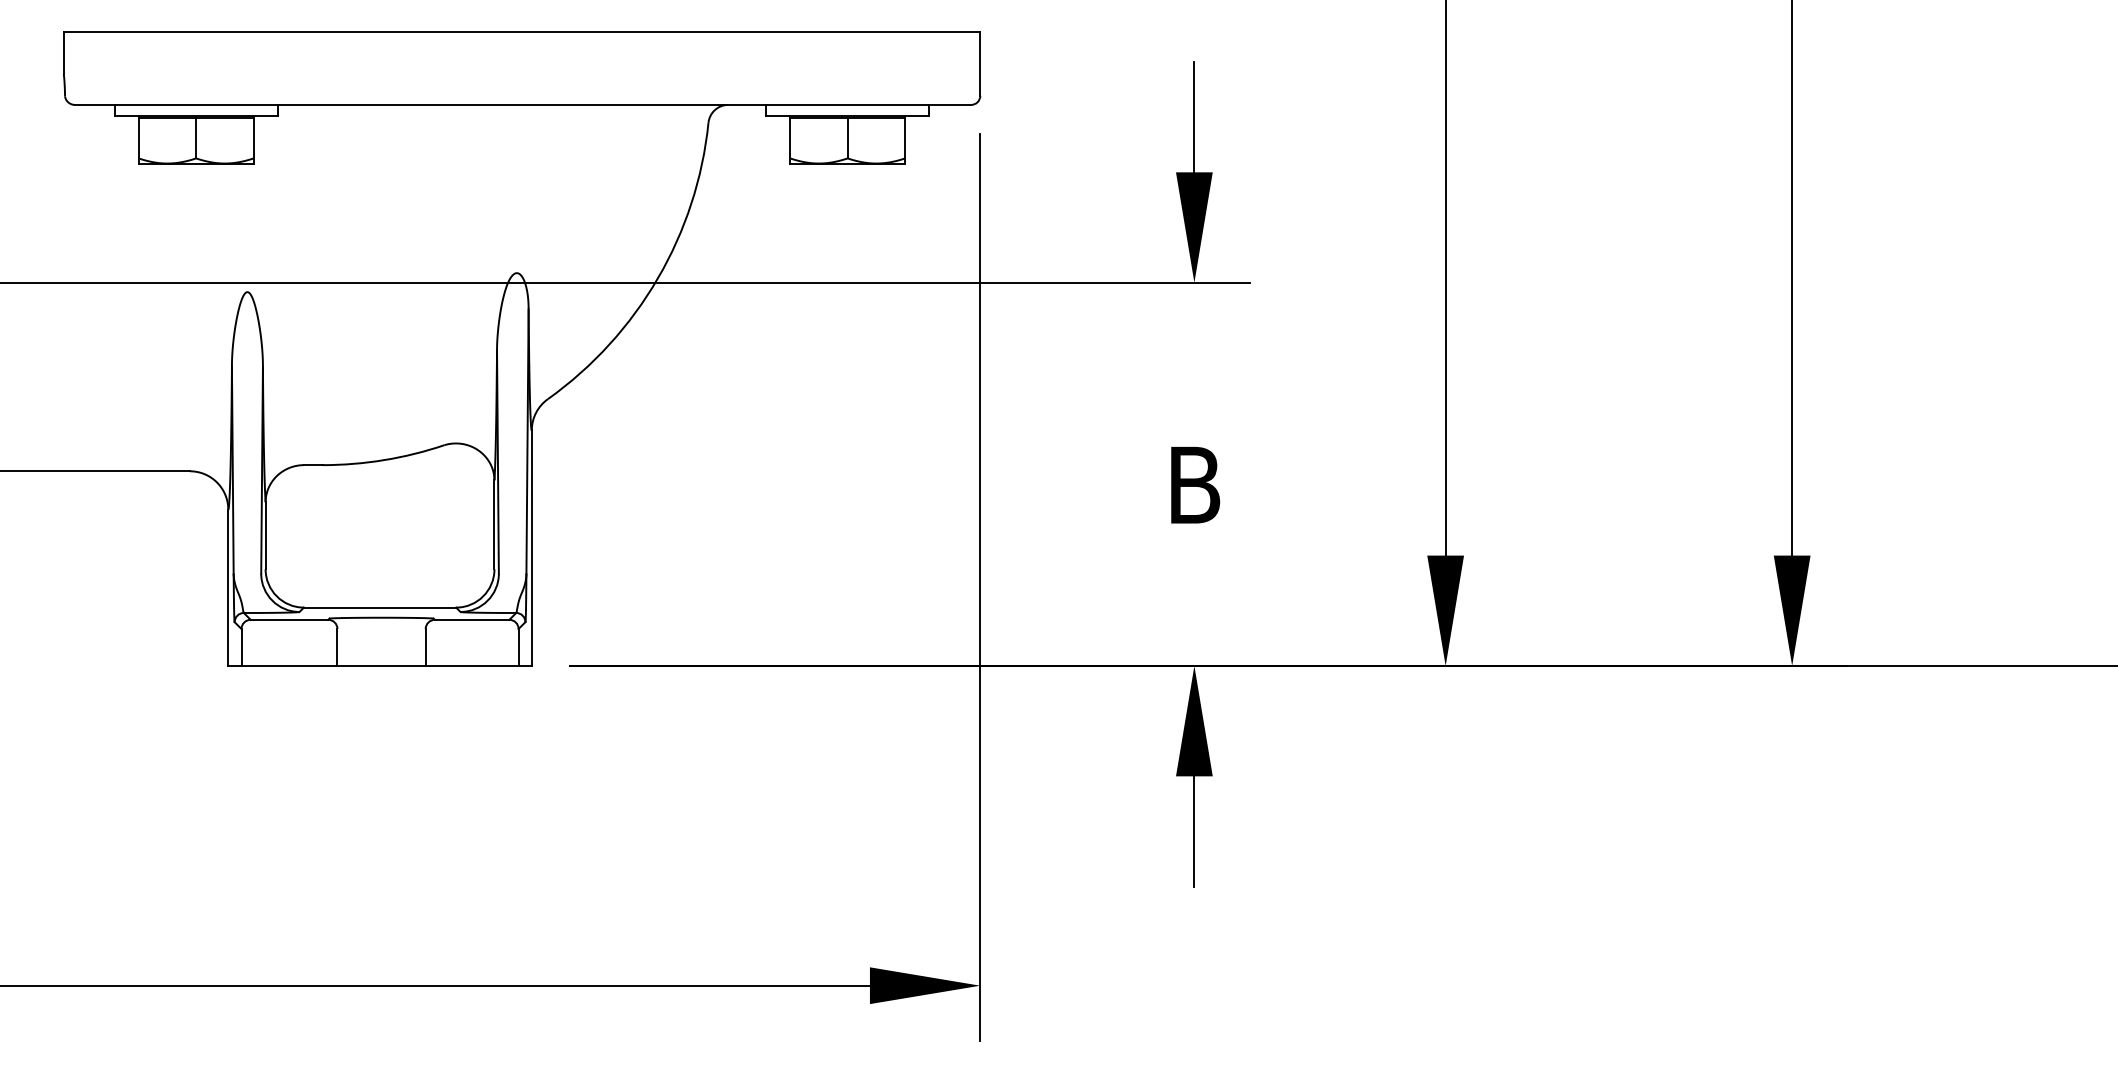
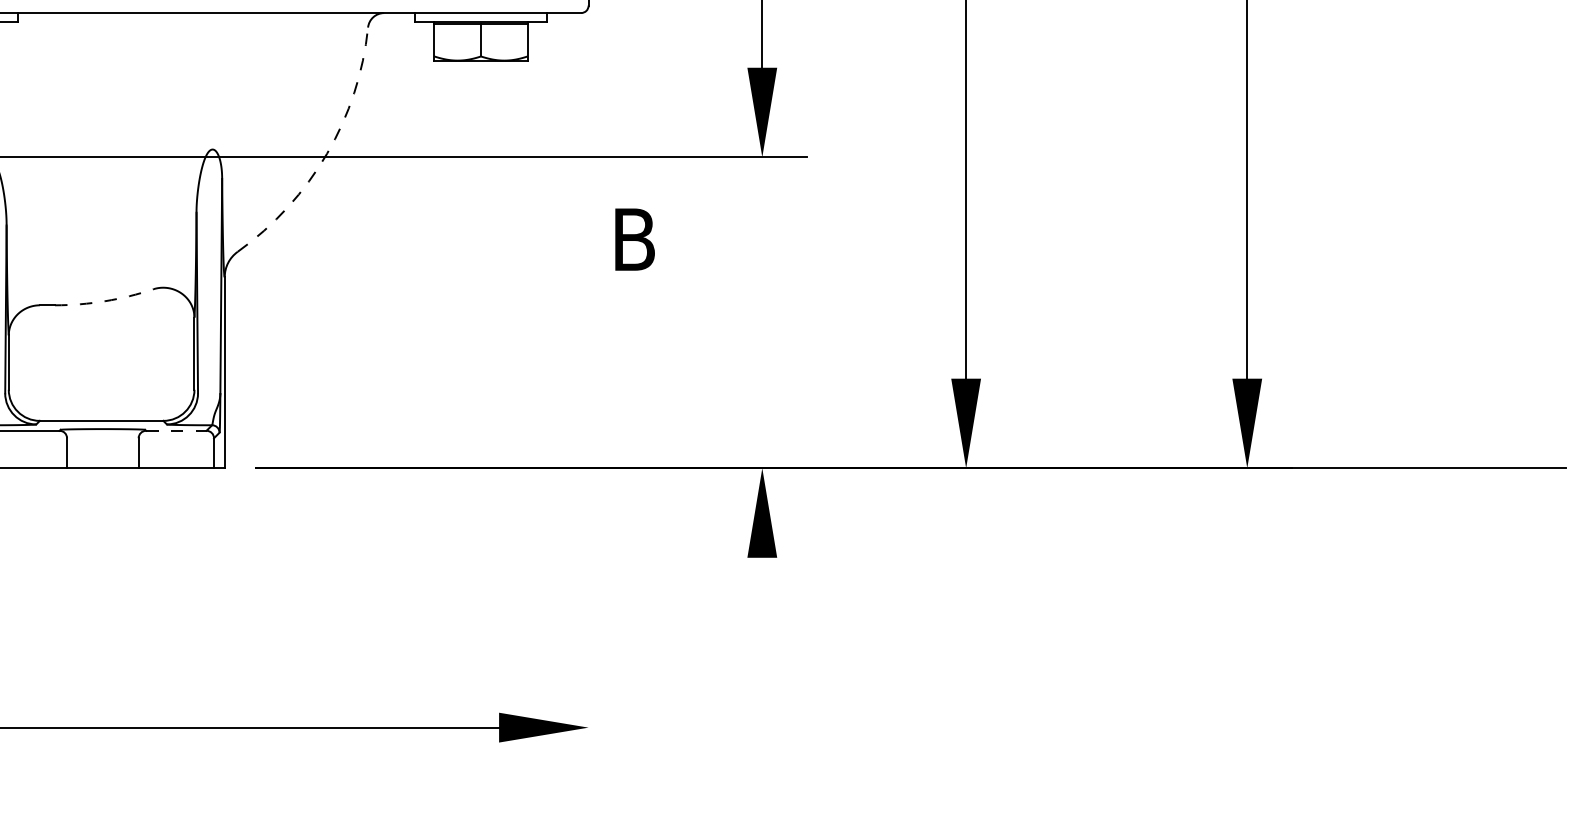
arc: (657, 278) -> (326, 153), solid -> dashed
arc: (384, 460) -> (105, 301), solid -> dashed
text: (1195, 484) -> (635, 239), moved
line: (980, 587) -> (588, 404), removed
line: (472, 619) -> (176, 430), solid -> dashed
line: (1194, 831) -> (762, 602), removed

